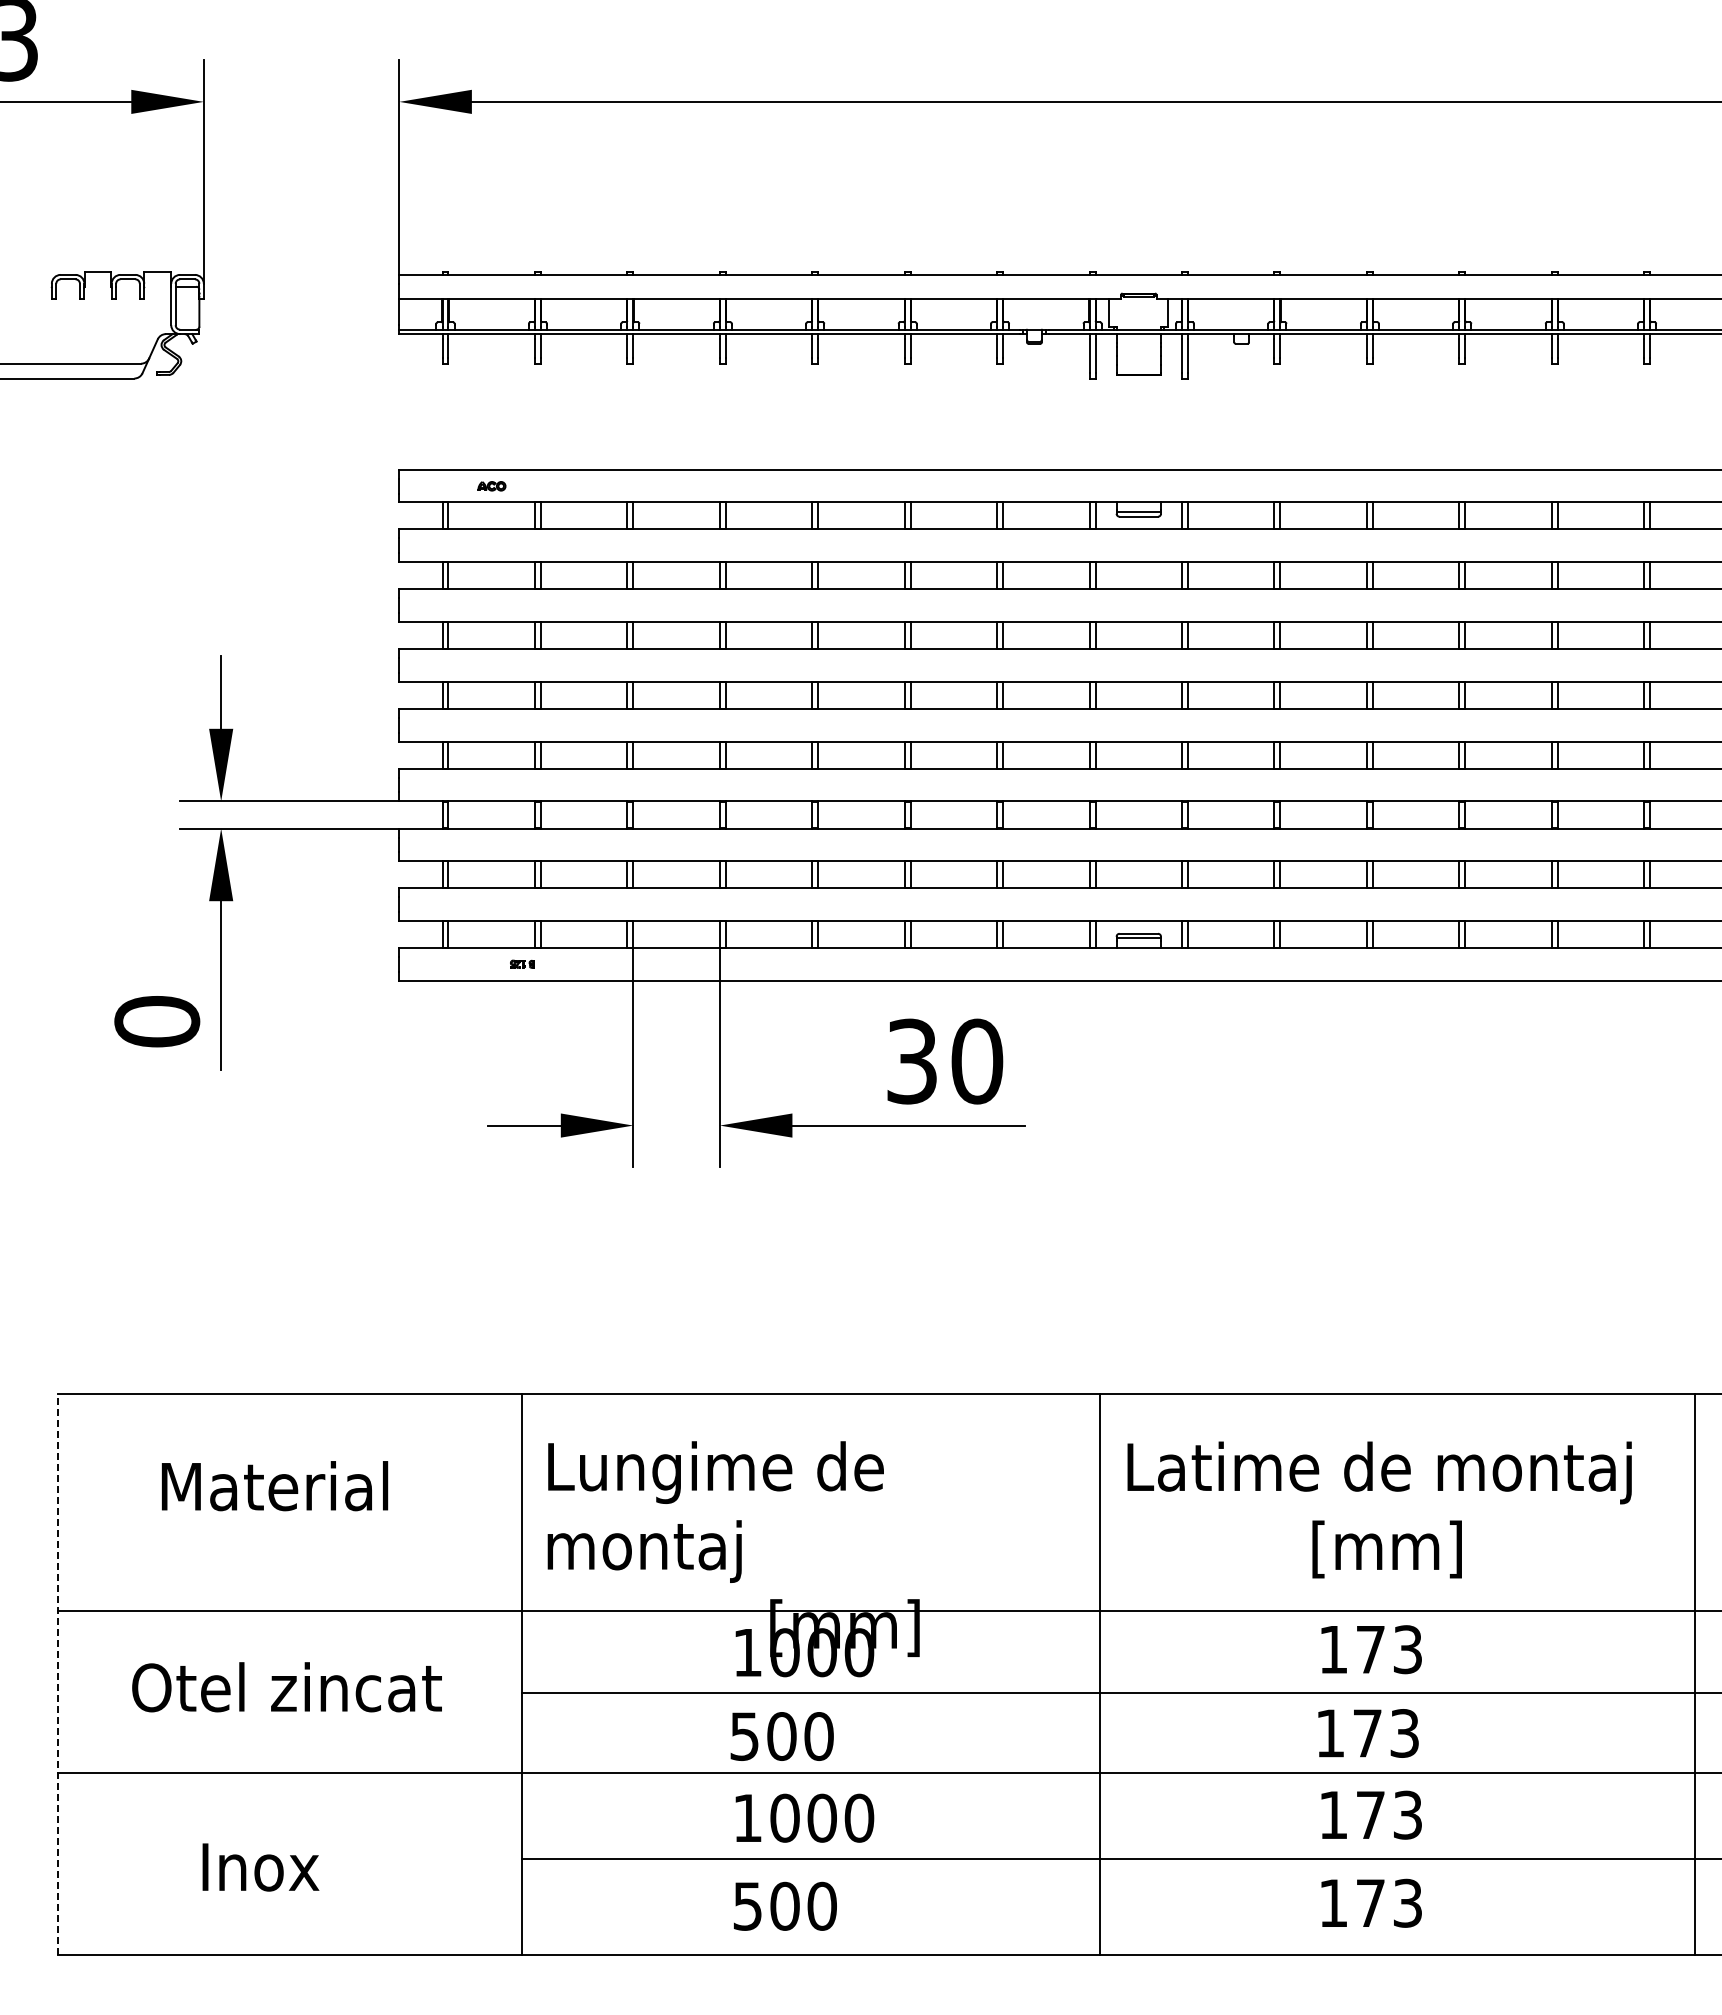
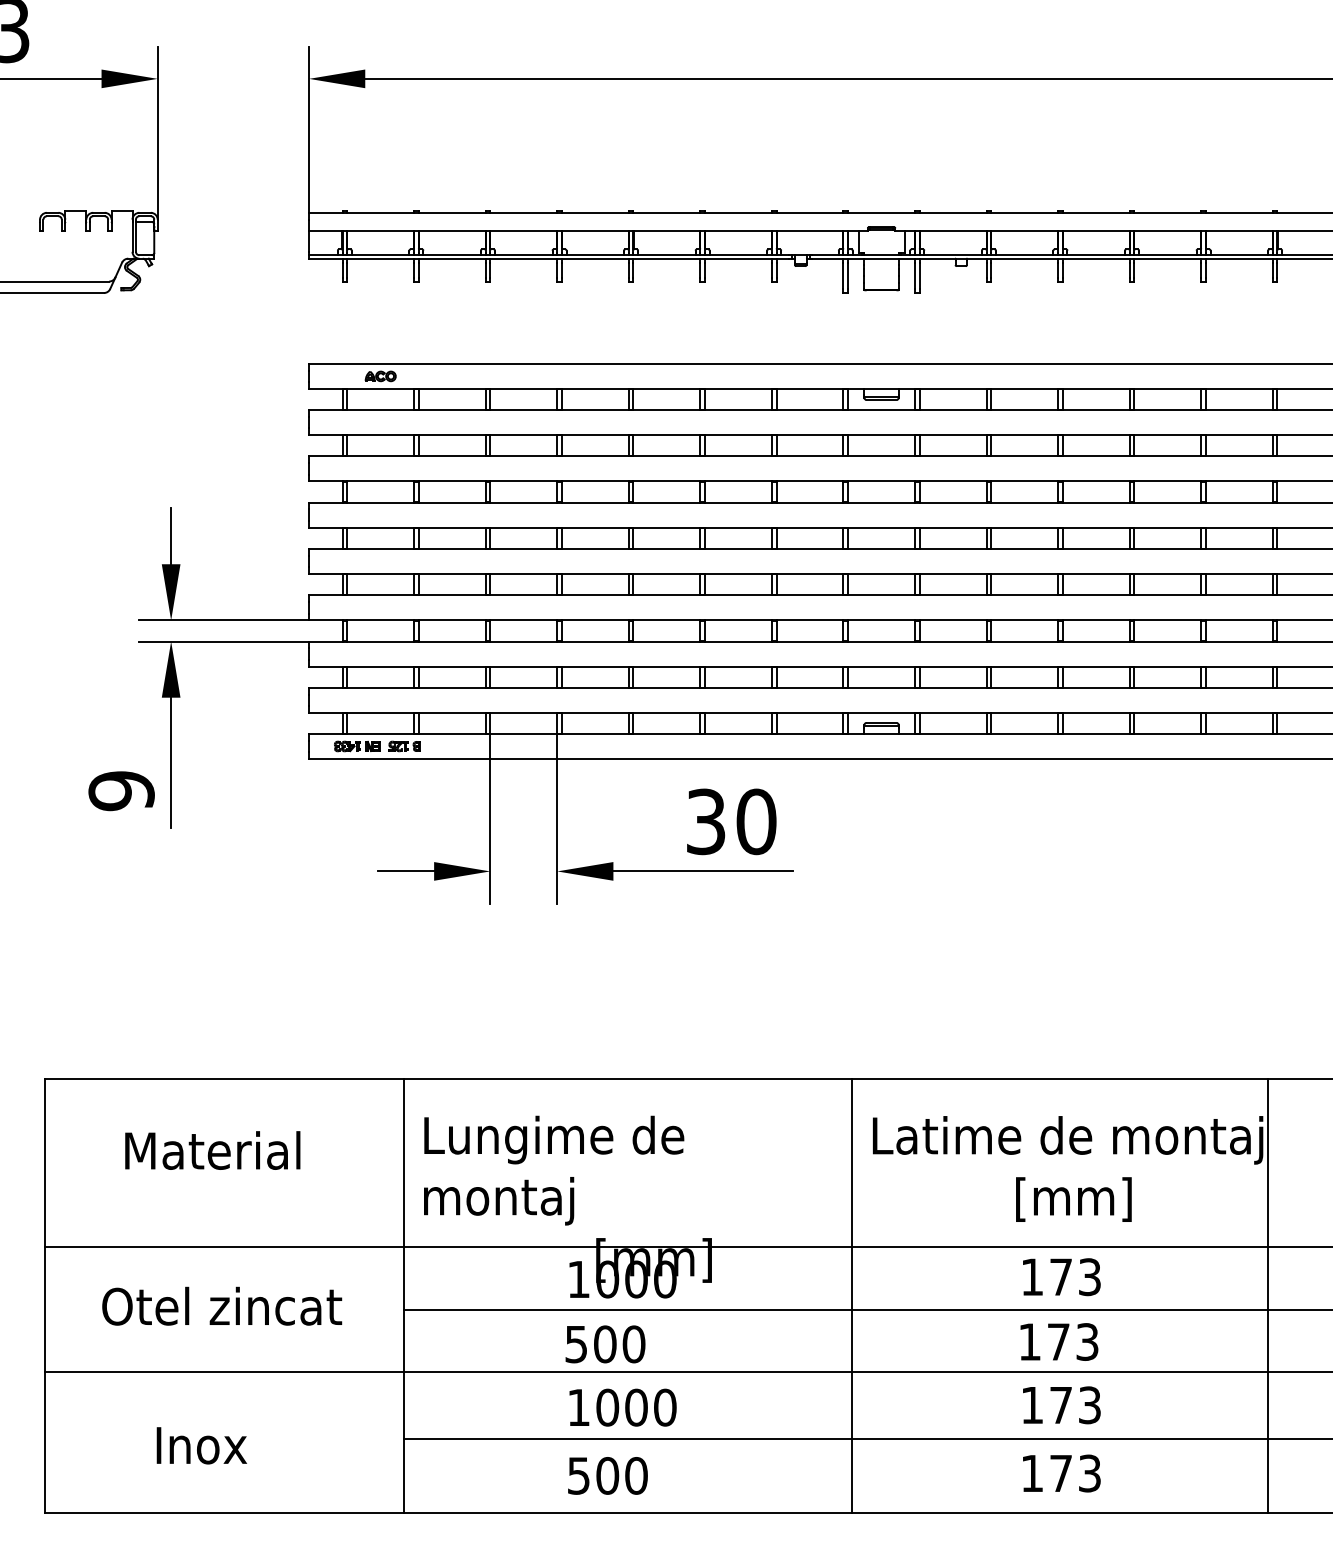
part: (491, 486) -> (380, 376), size x1.43
part: (461, 964) -> (357, 746), added
part: (522, 964) -> (404, 746), size x1.67
text: (157, 1021) -> (121, 790), 0 -> 9
line: (58, 1673) -> (45, 1295), dashed -> solid
line: (1694, 1674) -> (1267, 1296), moved

